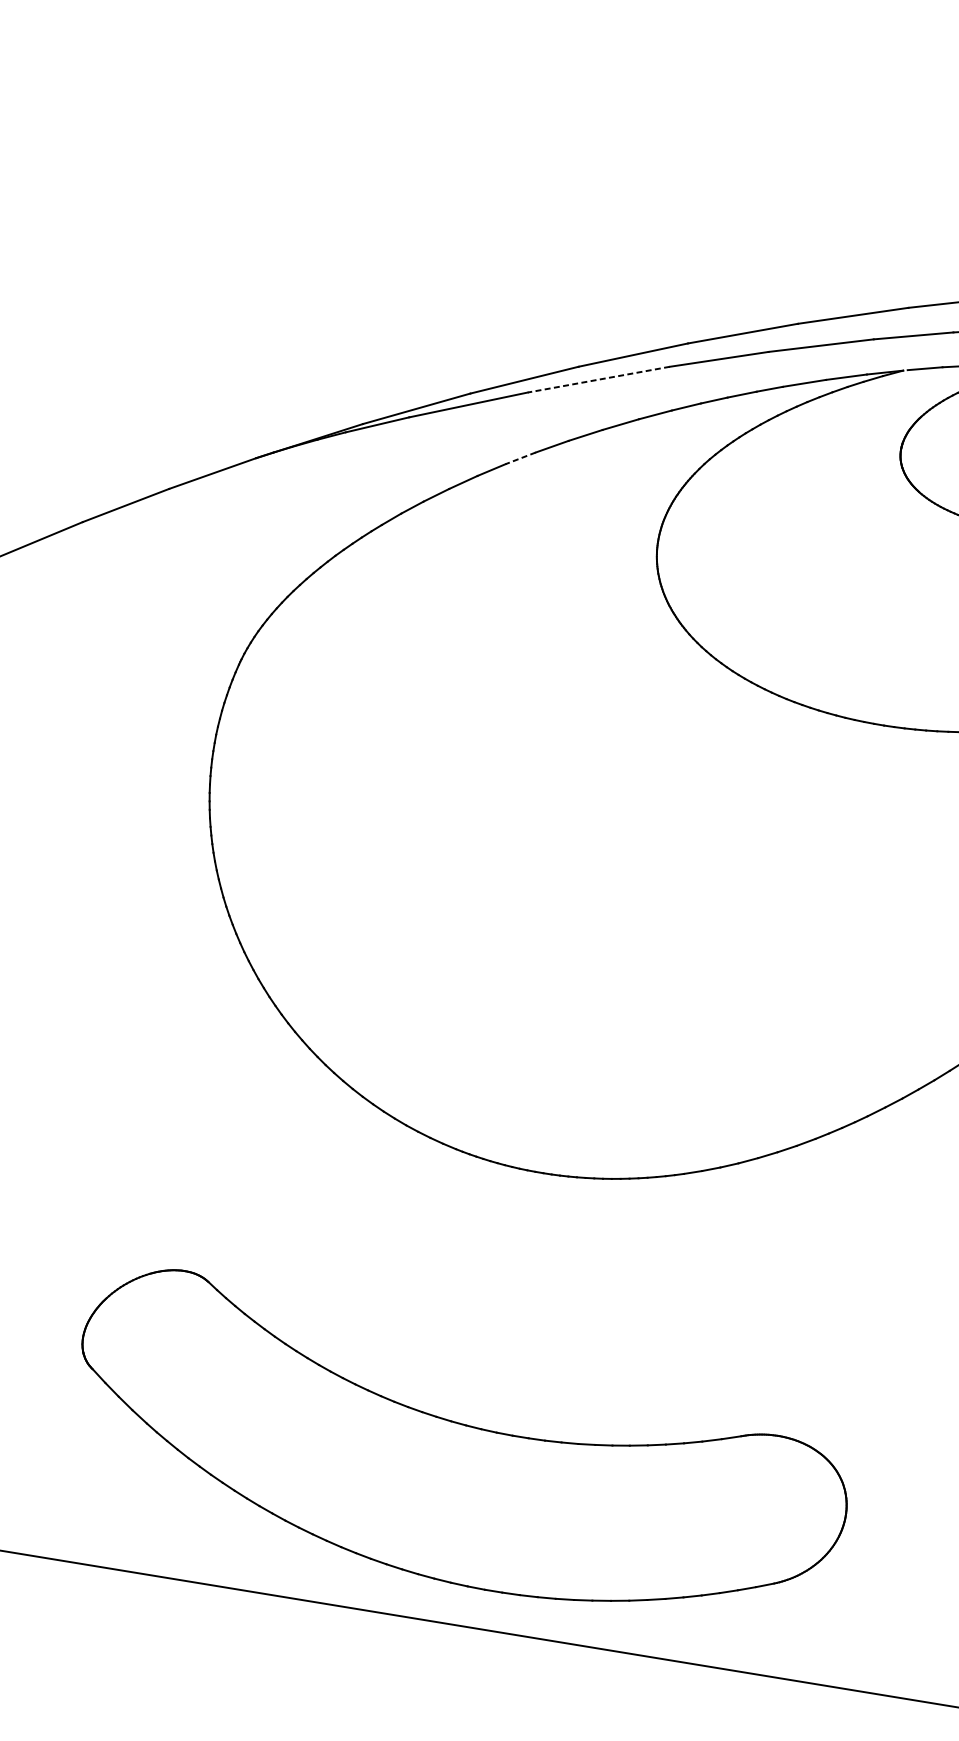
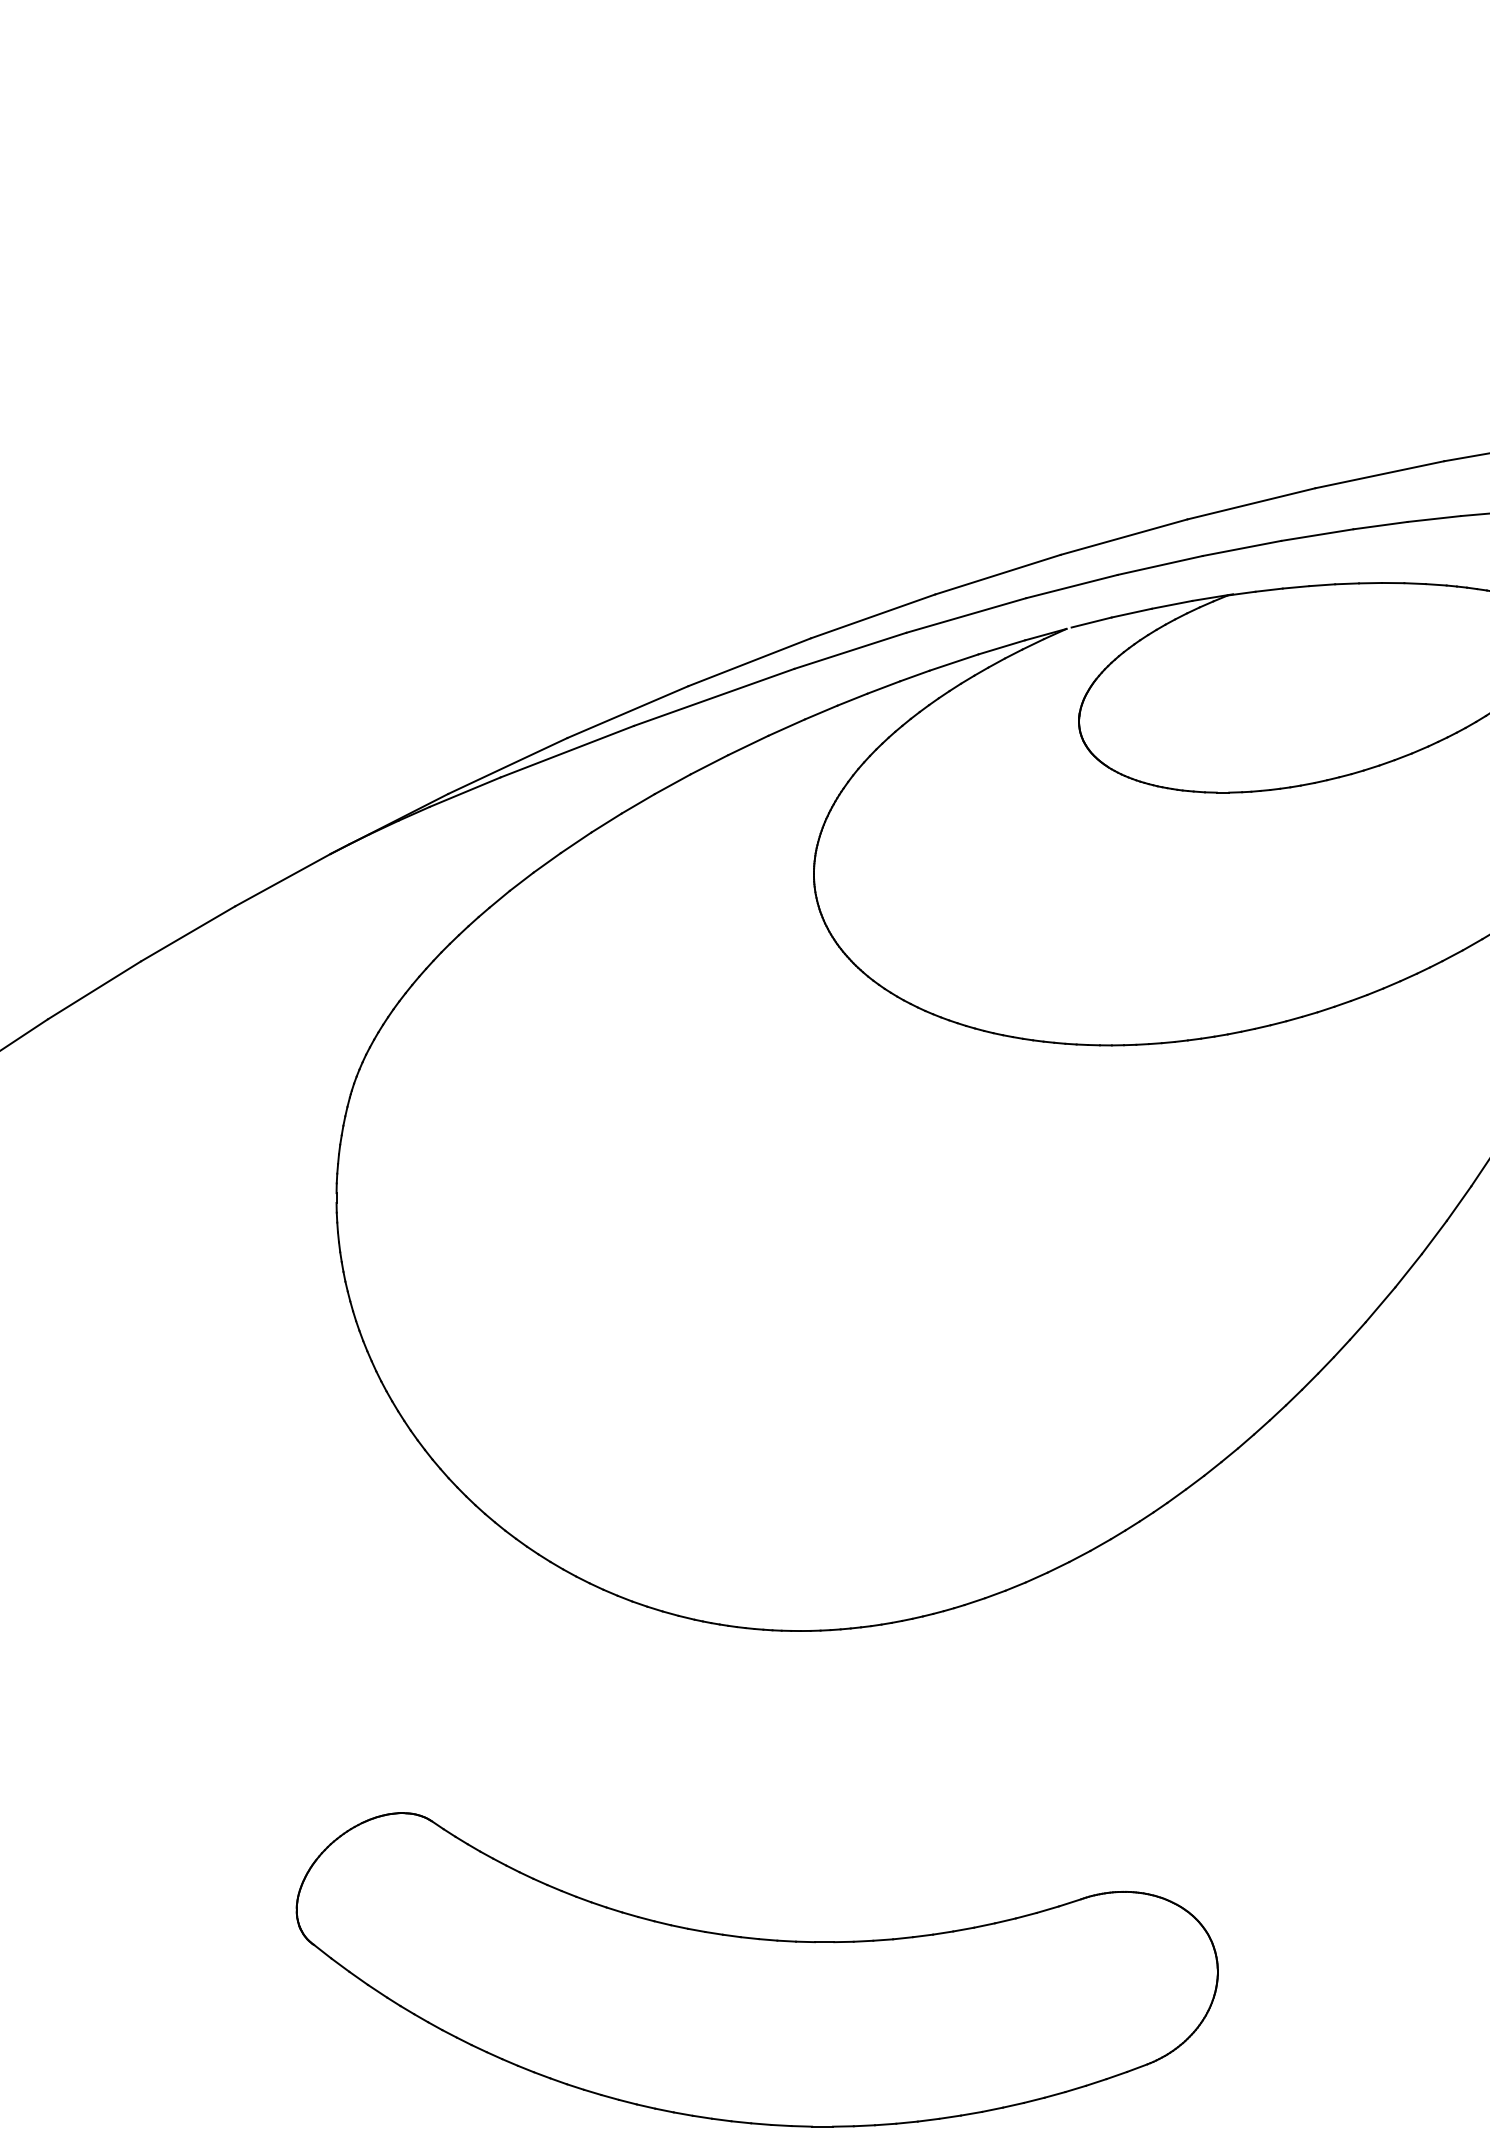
line: (598, 379) -> (713, 697), dashed -> solid
line: (519, 458) -> (637, 804), dashed -> solid

